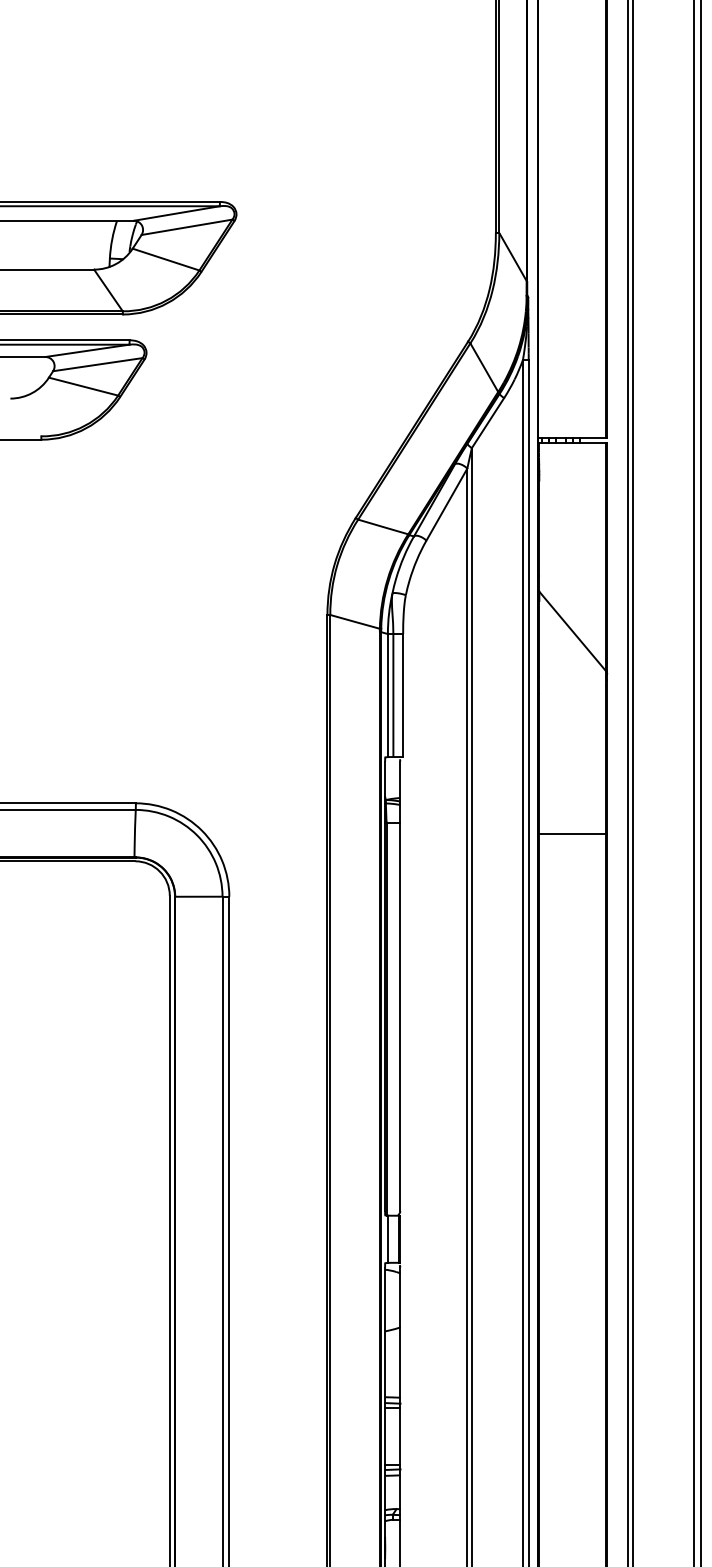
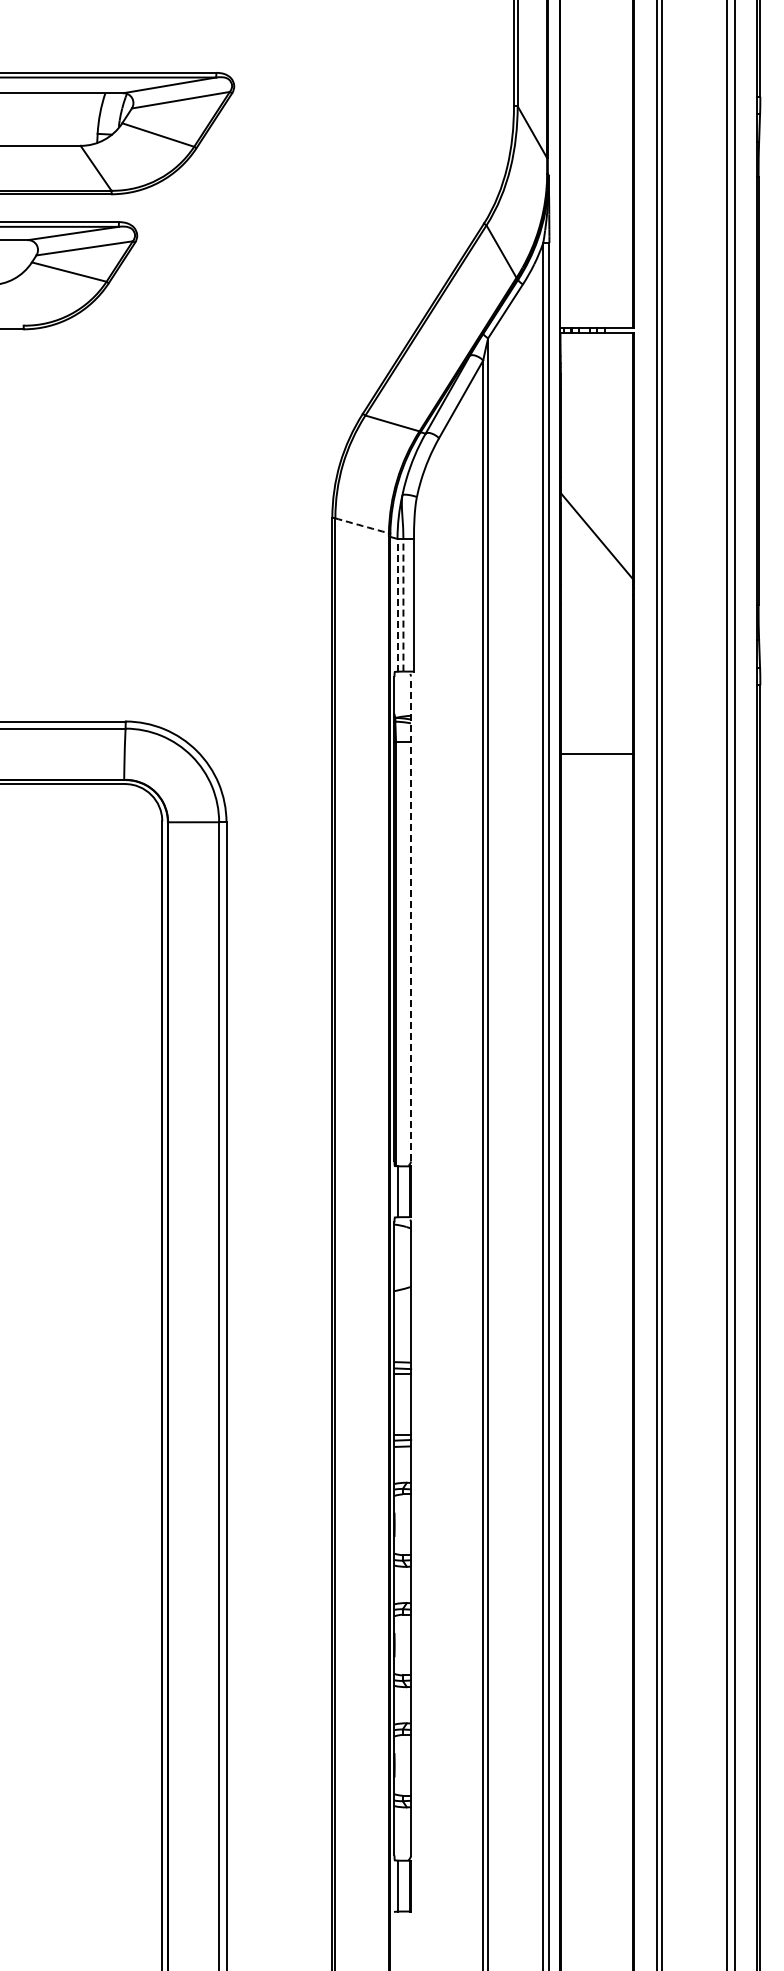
arc: (355, 621) -> (362, 525), solid -> dashed
line: (387, 694) -> (397, 604), solid -> dashed
line: (393, 694) -> (403, 604), solid -> dashed
line: (399, 985) -> (410, 918), solid -> dashed

